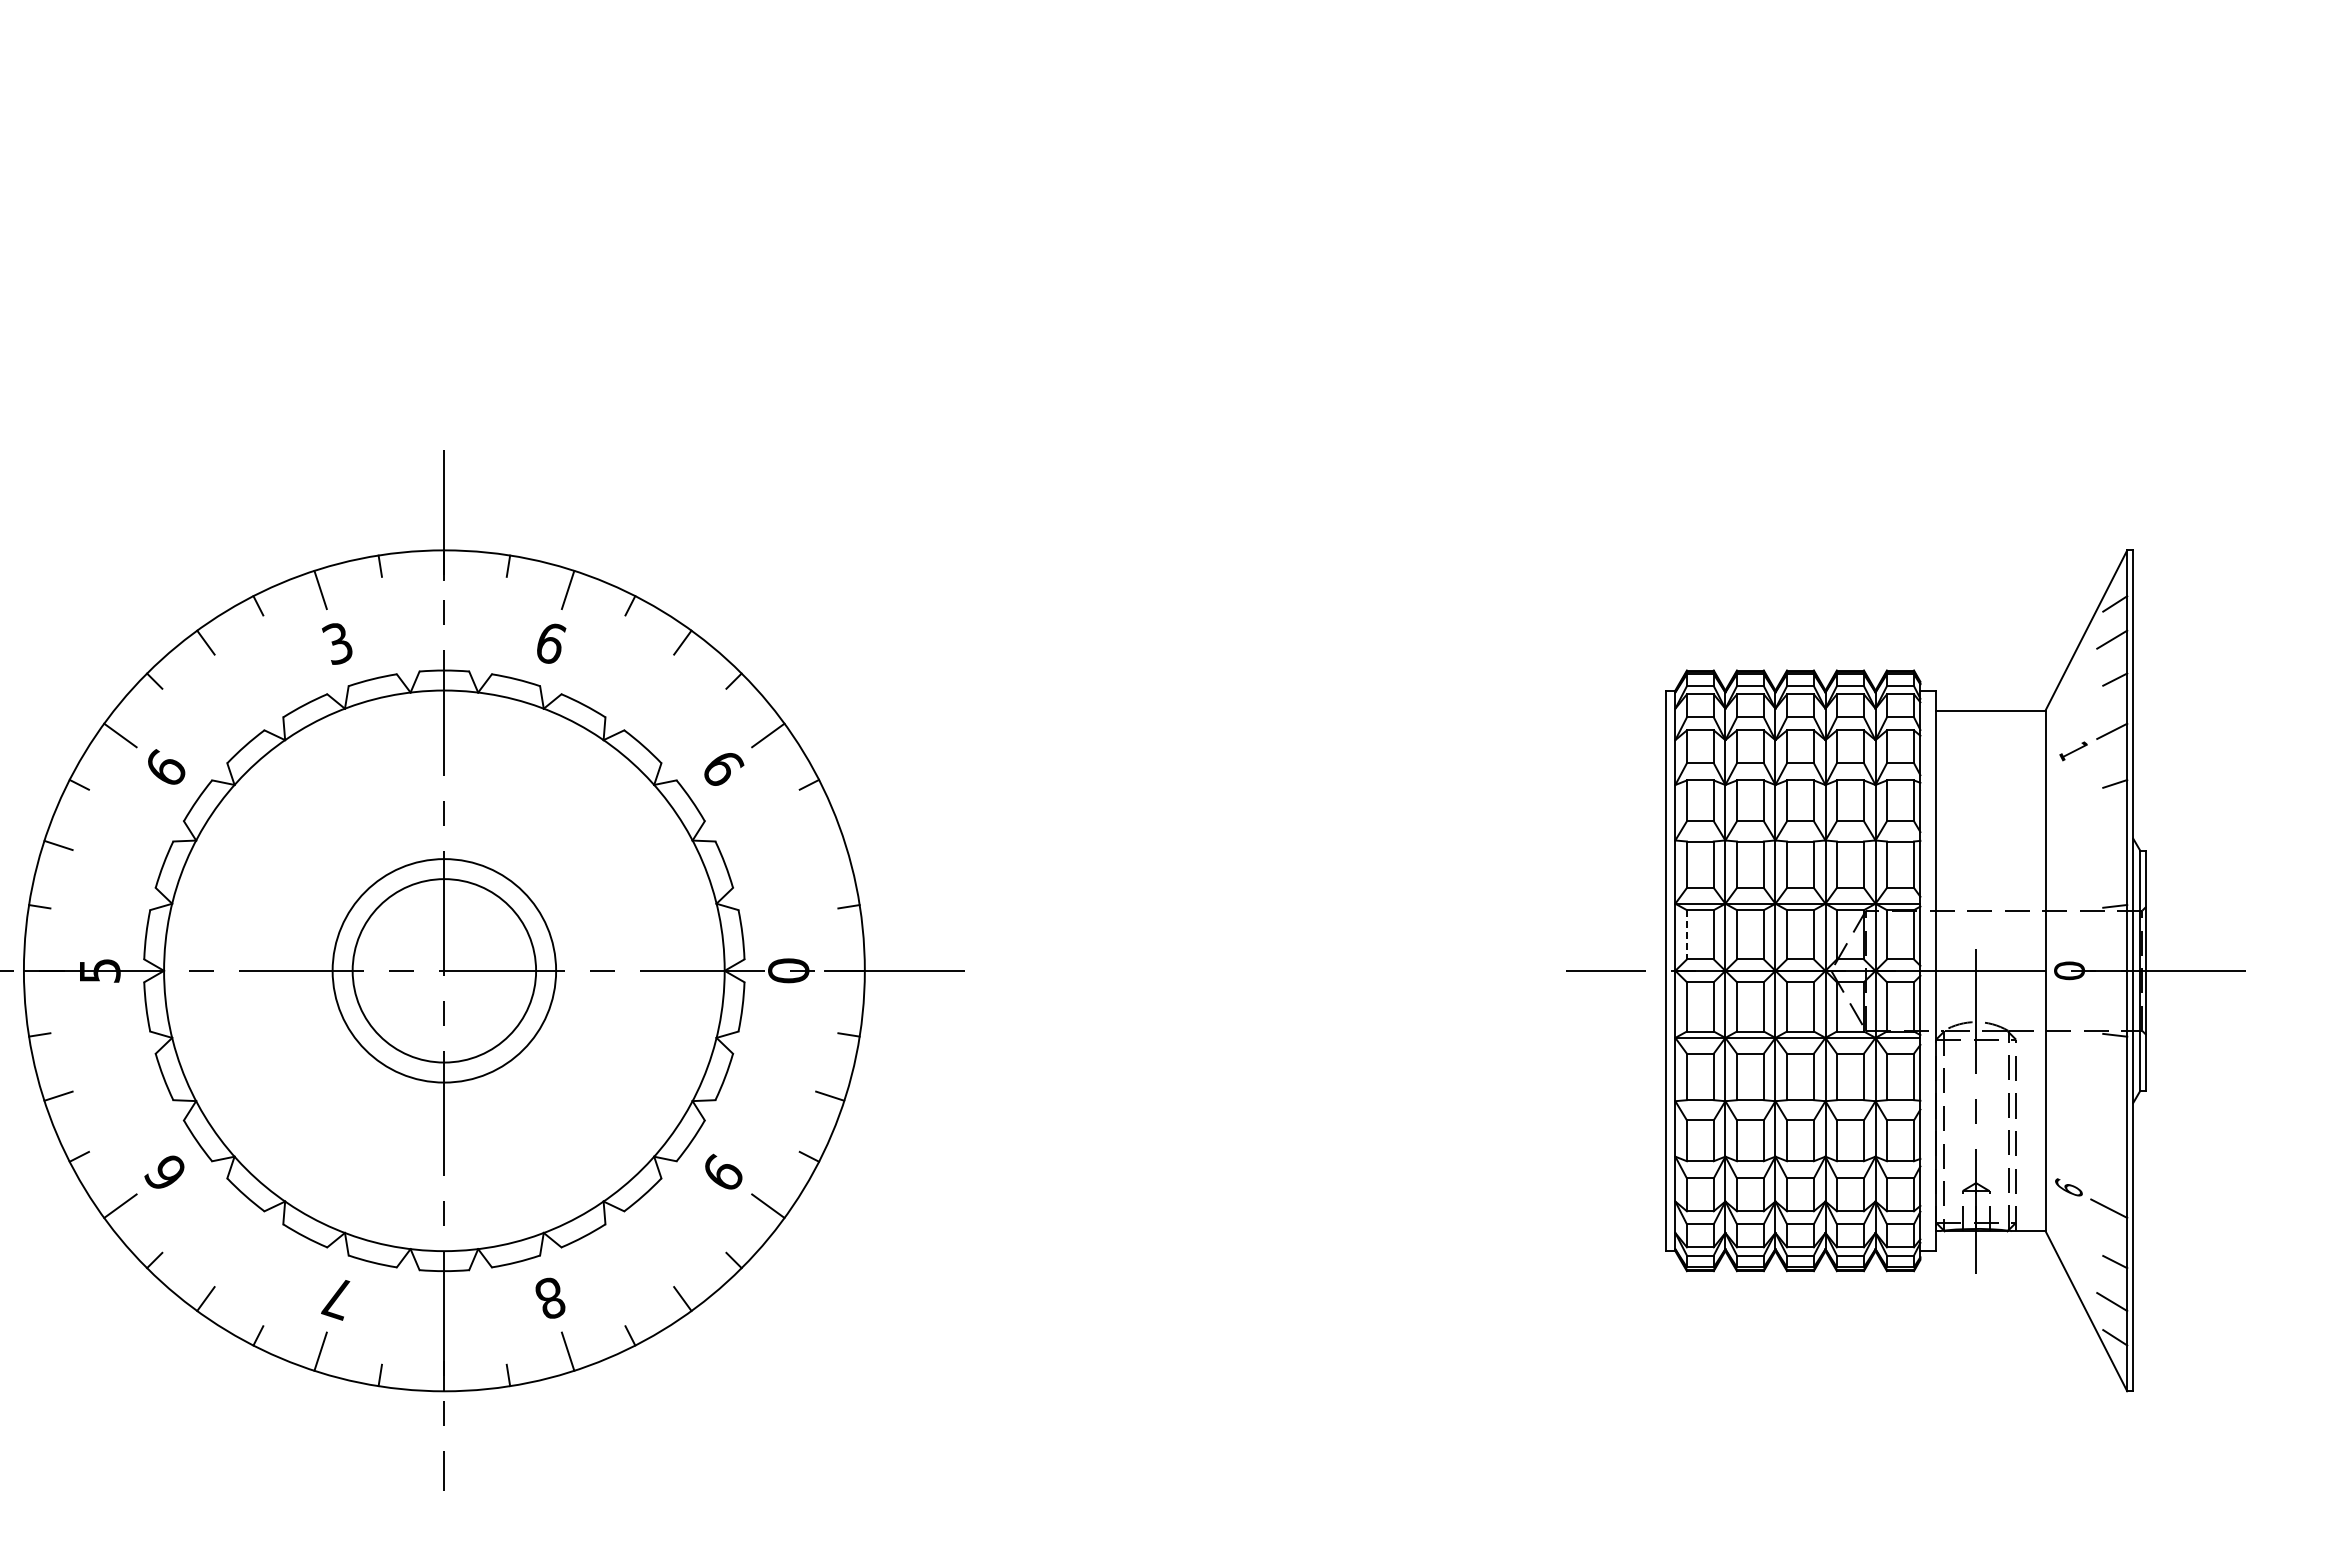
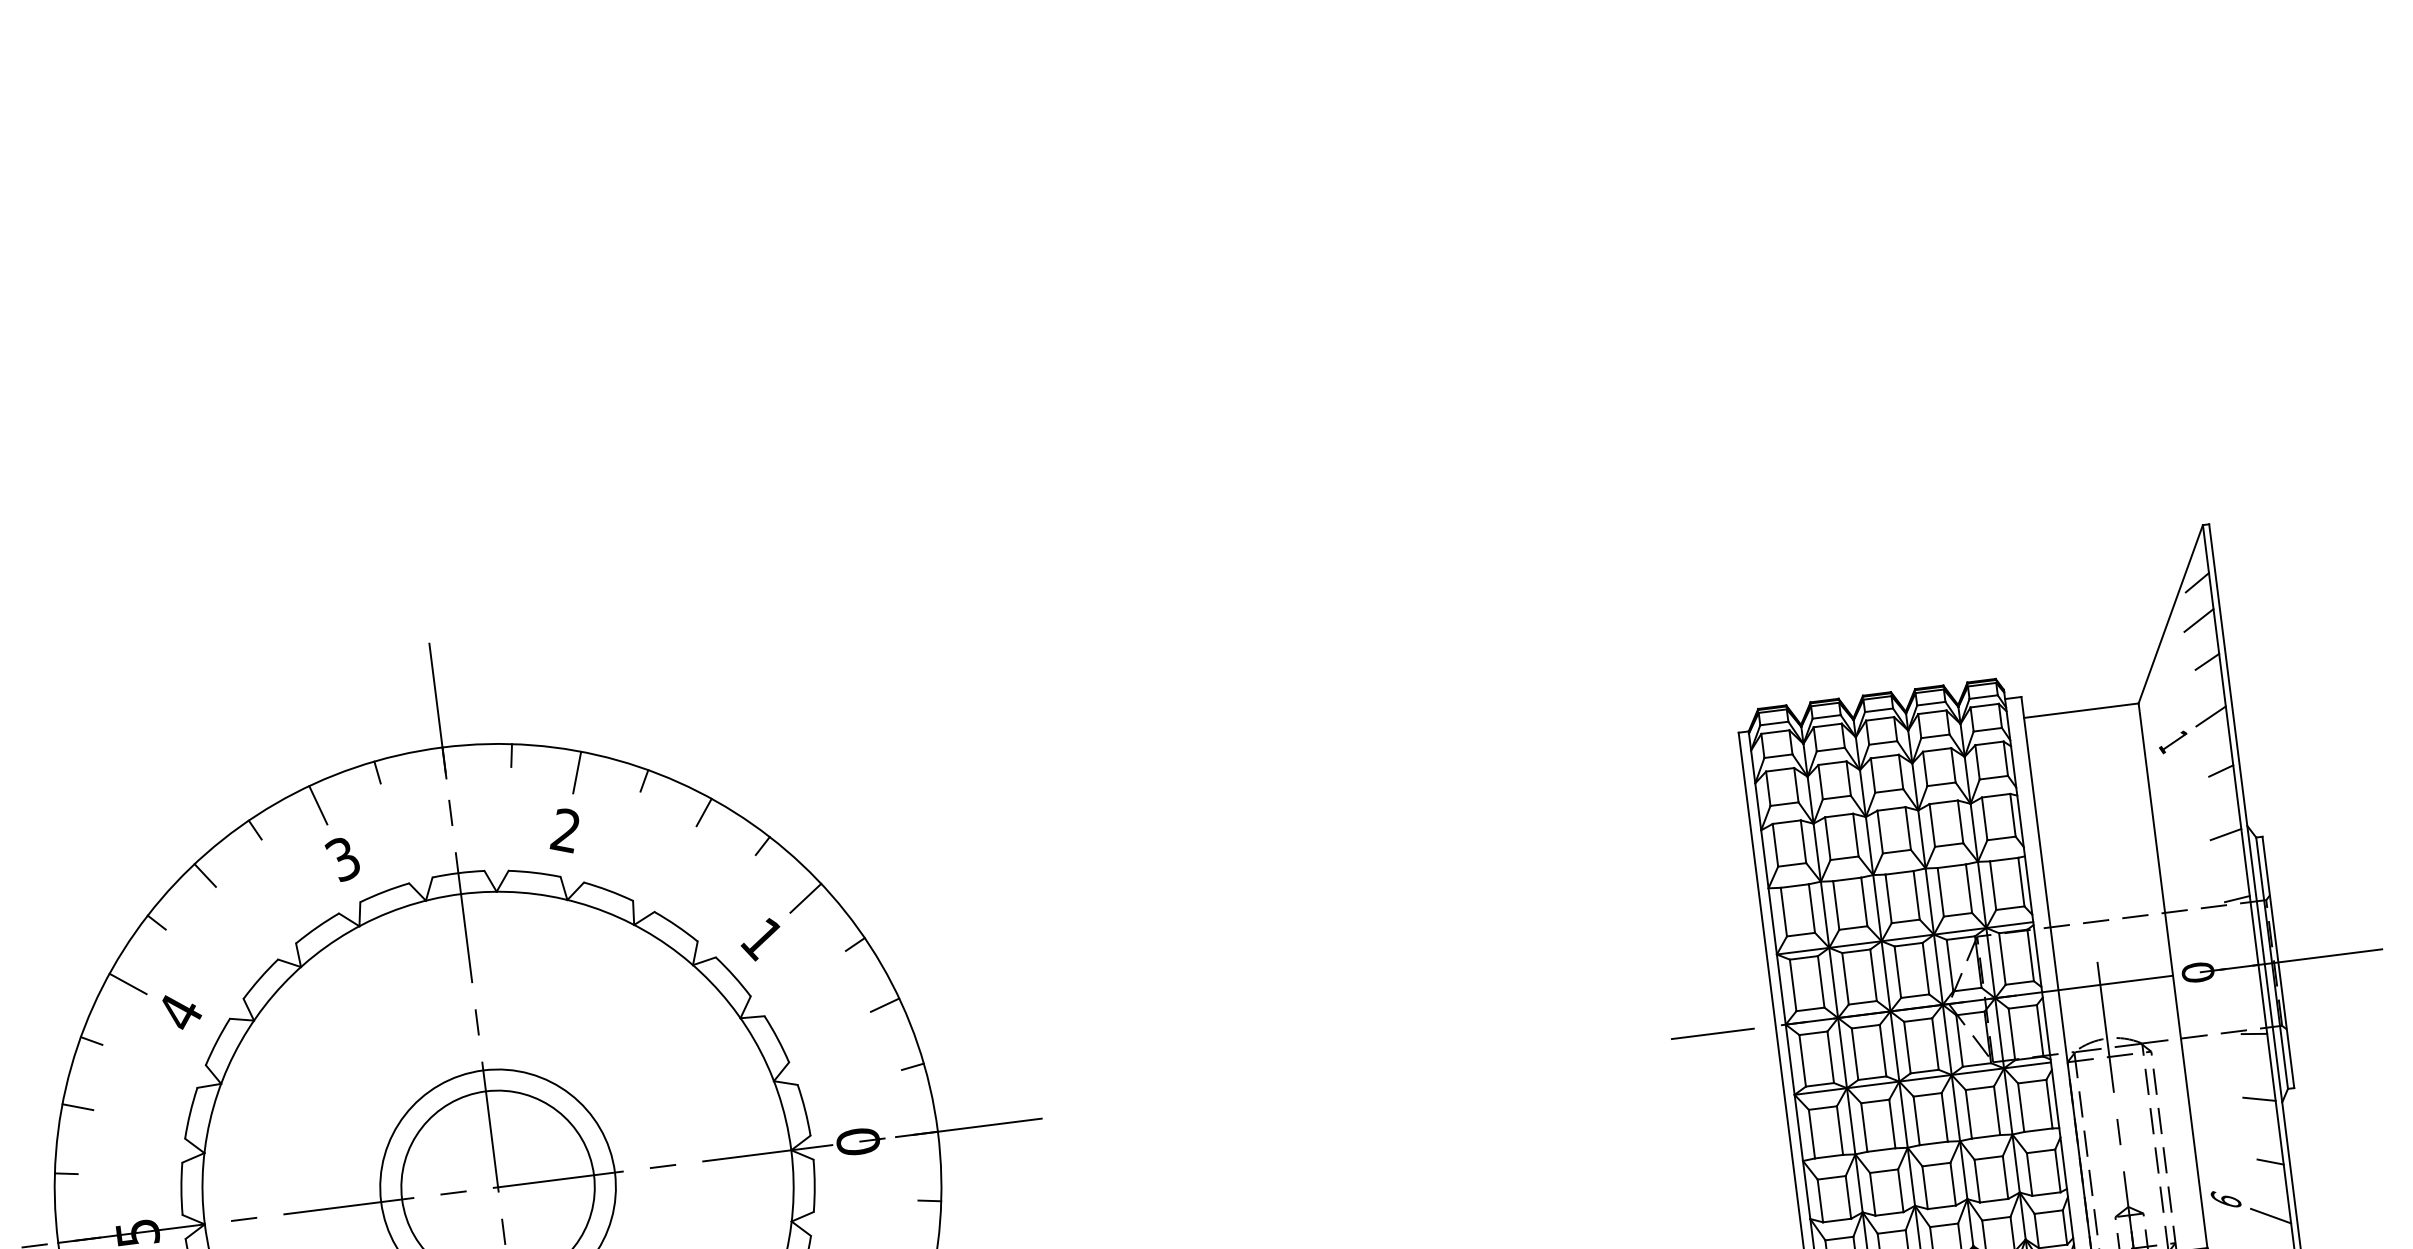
text: (549, 643) -> (564, 831), 6 -> 2
text: (167, 767) -> (181, 1011), 6 -> 4
text: (722, 768) -> (762, 938), 6 -> 1
line: (2112, 843) -> (2226, 833), added
line: (830, 845) -> (885, 1005), added
line: (1686, 934) -> (1792, 985), dashed -> solid
line: (2112, 1096) -> (2259, 1098), added
line: (2115, 1157) -> (2270, 1161), added

